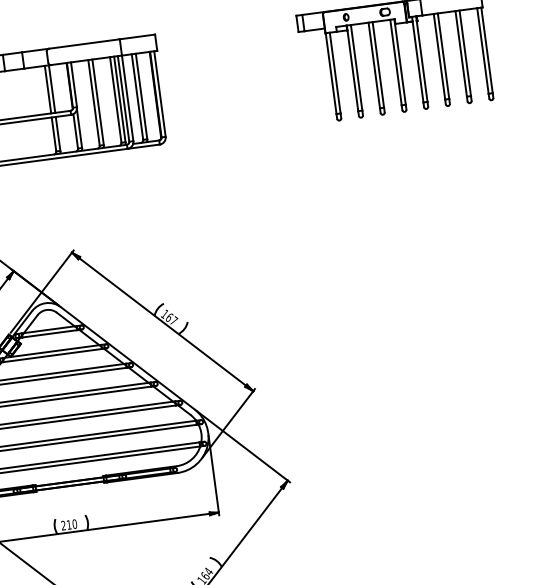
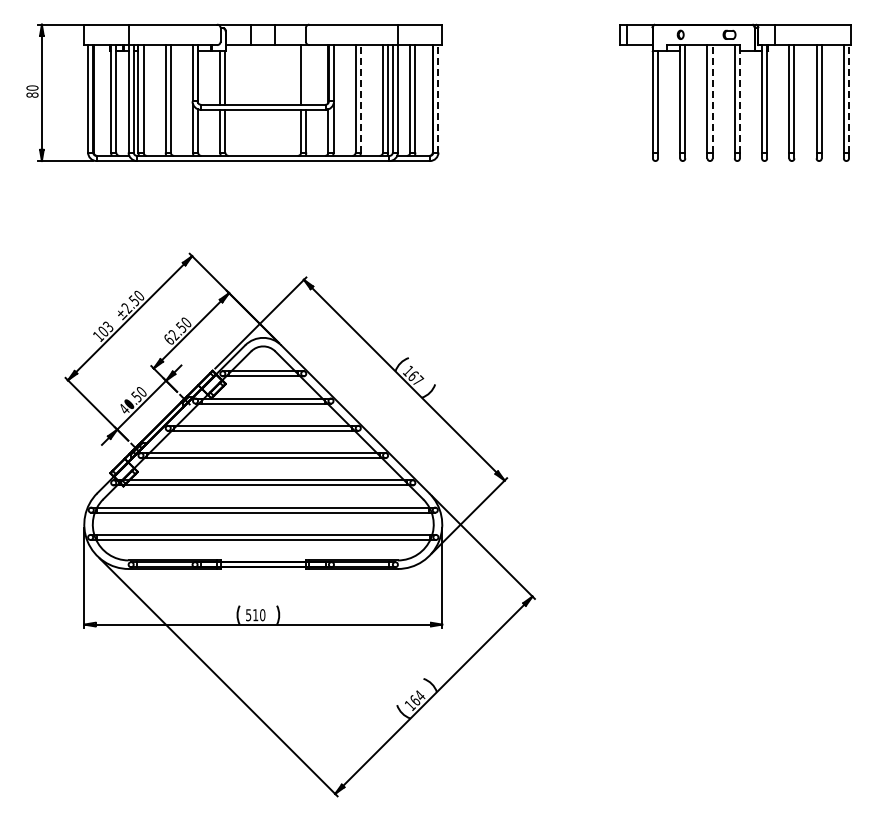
line: (486, 50) -> (848, 98), solid -> dashed
line: (399, 61) -> (739, 98), solid -> dashed
line: (378, 64) -> (712, 98), solid -> dashed
line: (52, 88) -> (306, 74), removed
line: (159, 93) -> (438, 98), solid -> dashed
line: (97, 102) -> (360, 98), solid -> dashed
text: (63, 525) -> (248, 615), 210 -> 510

